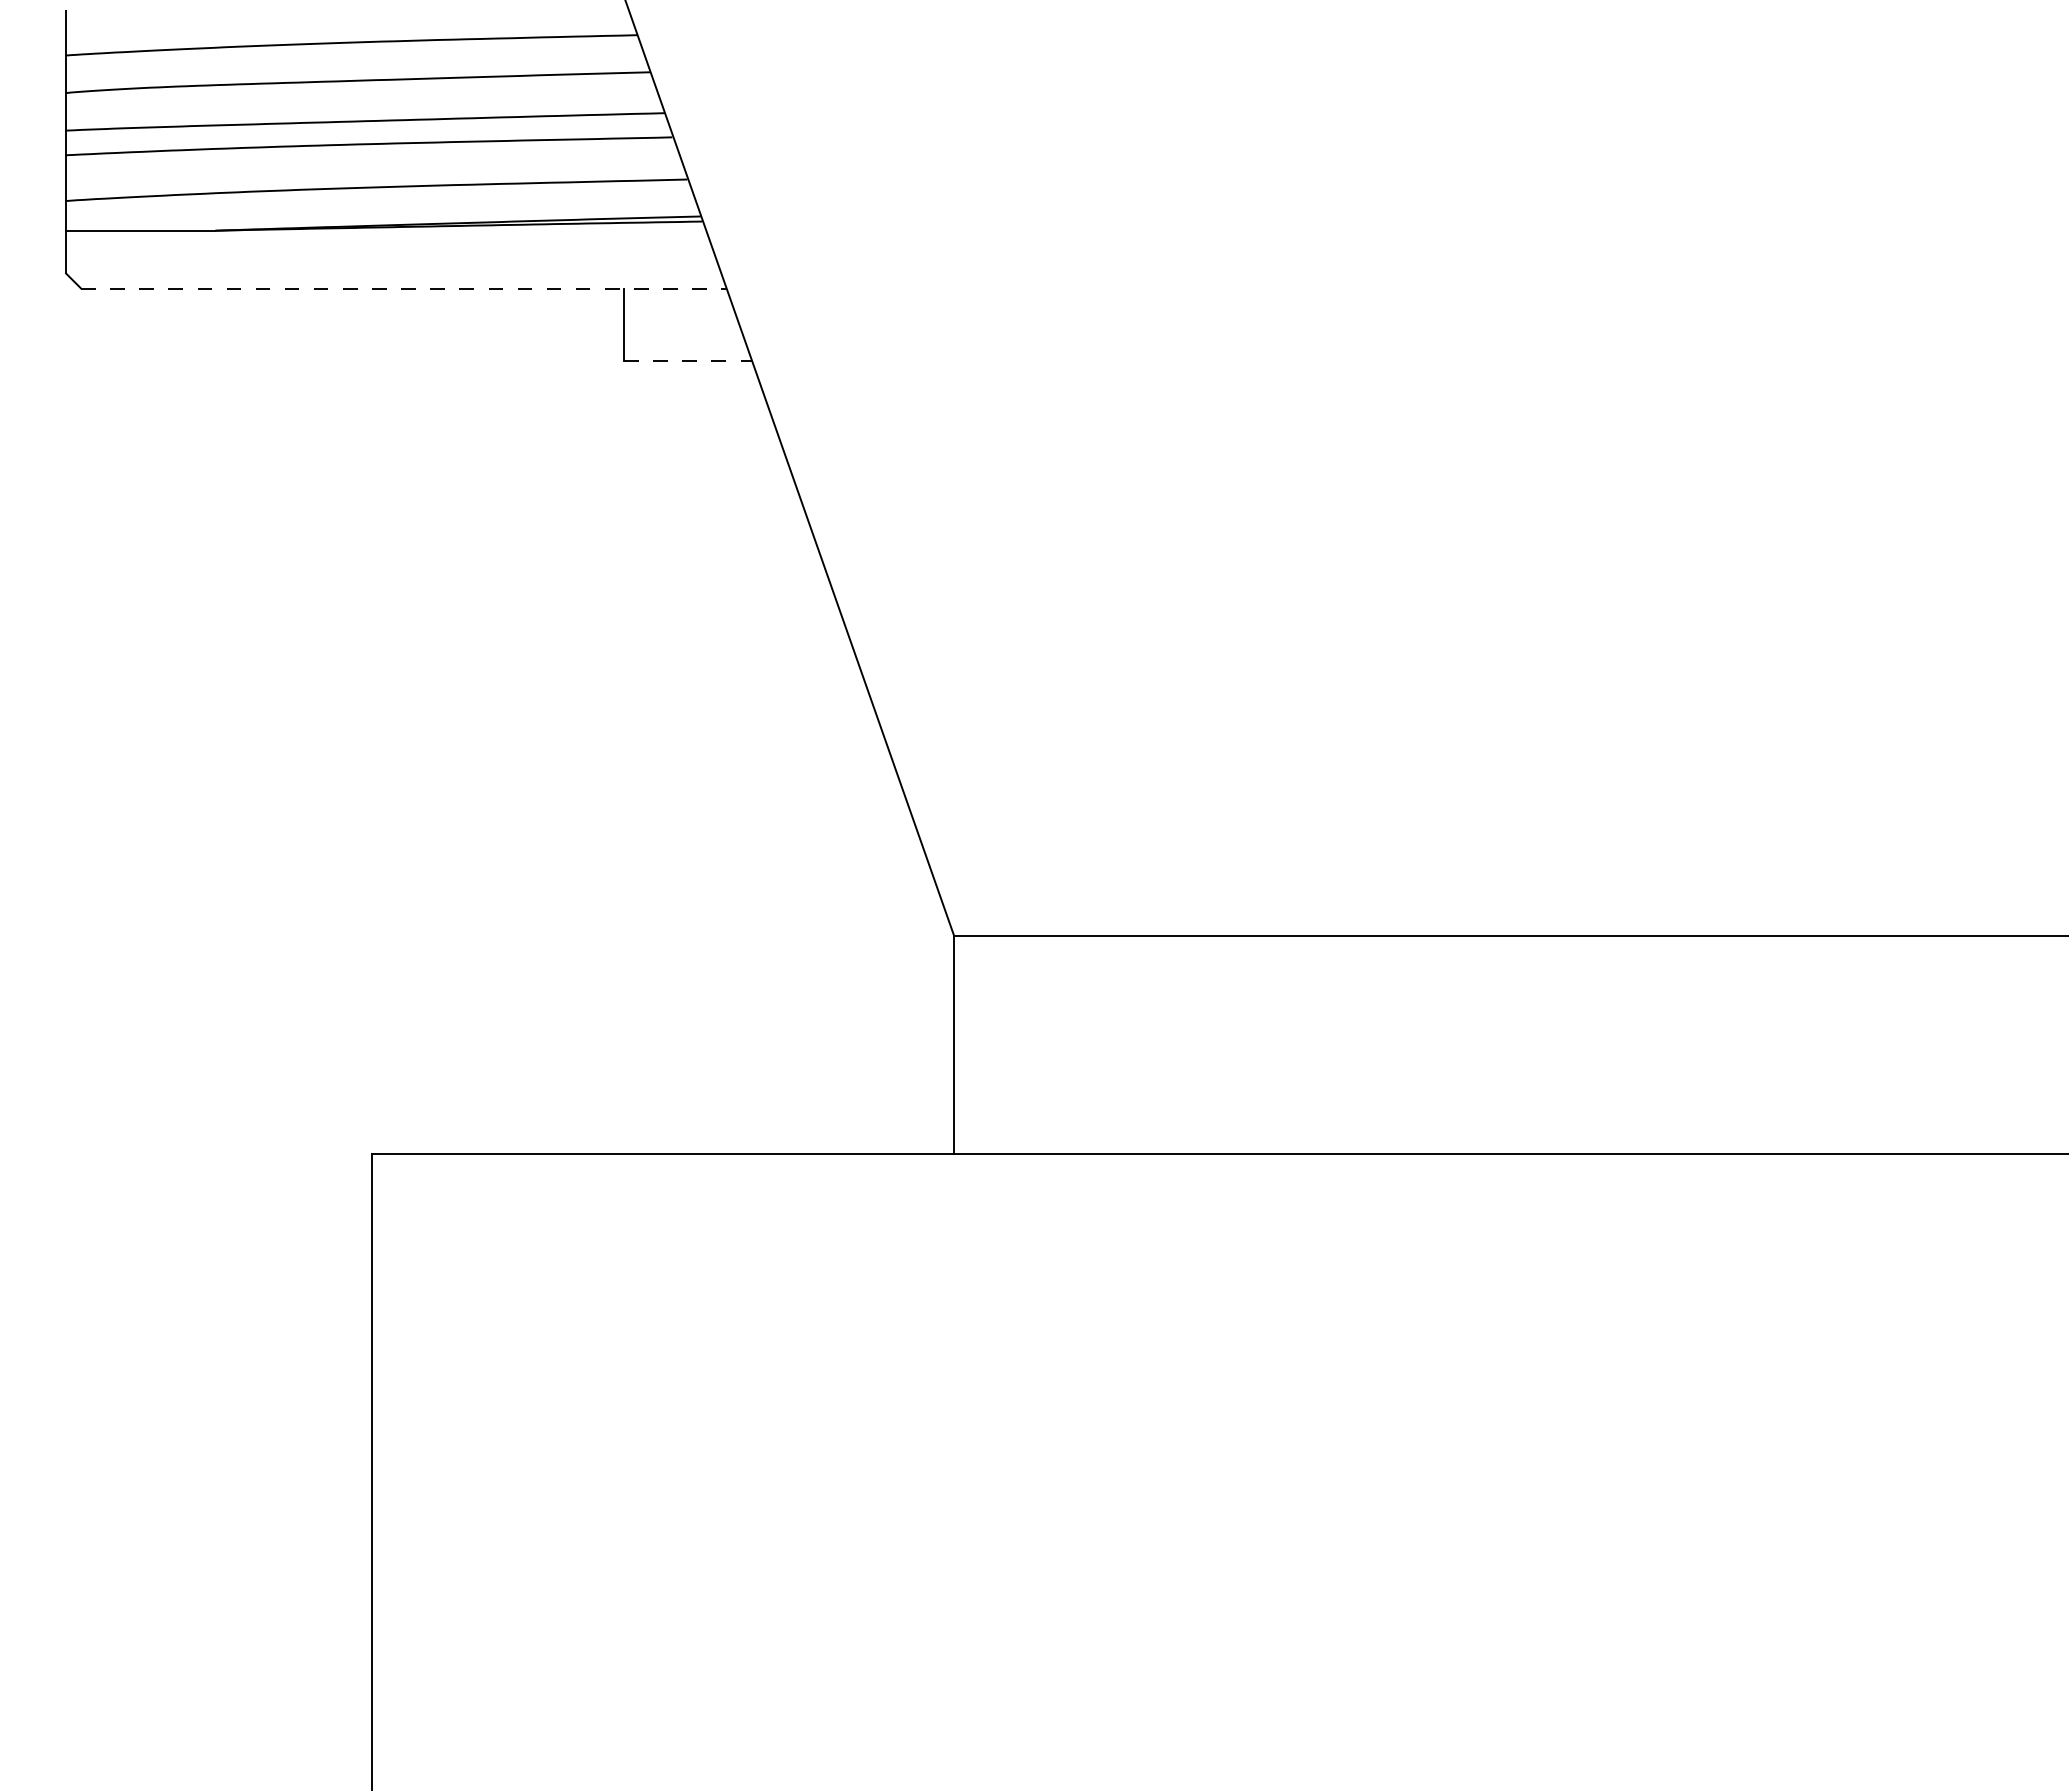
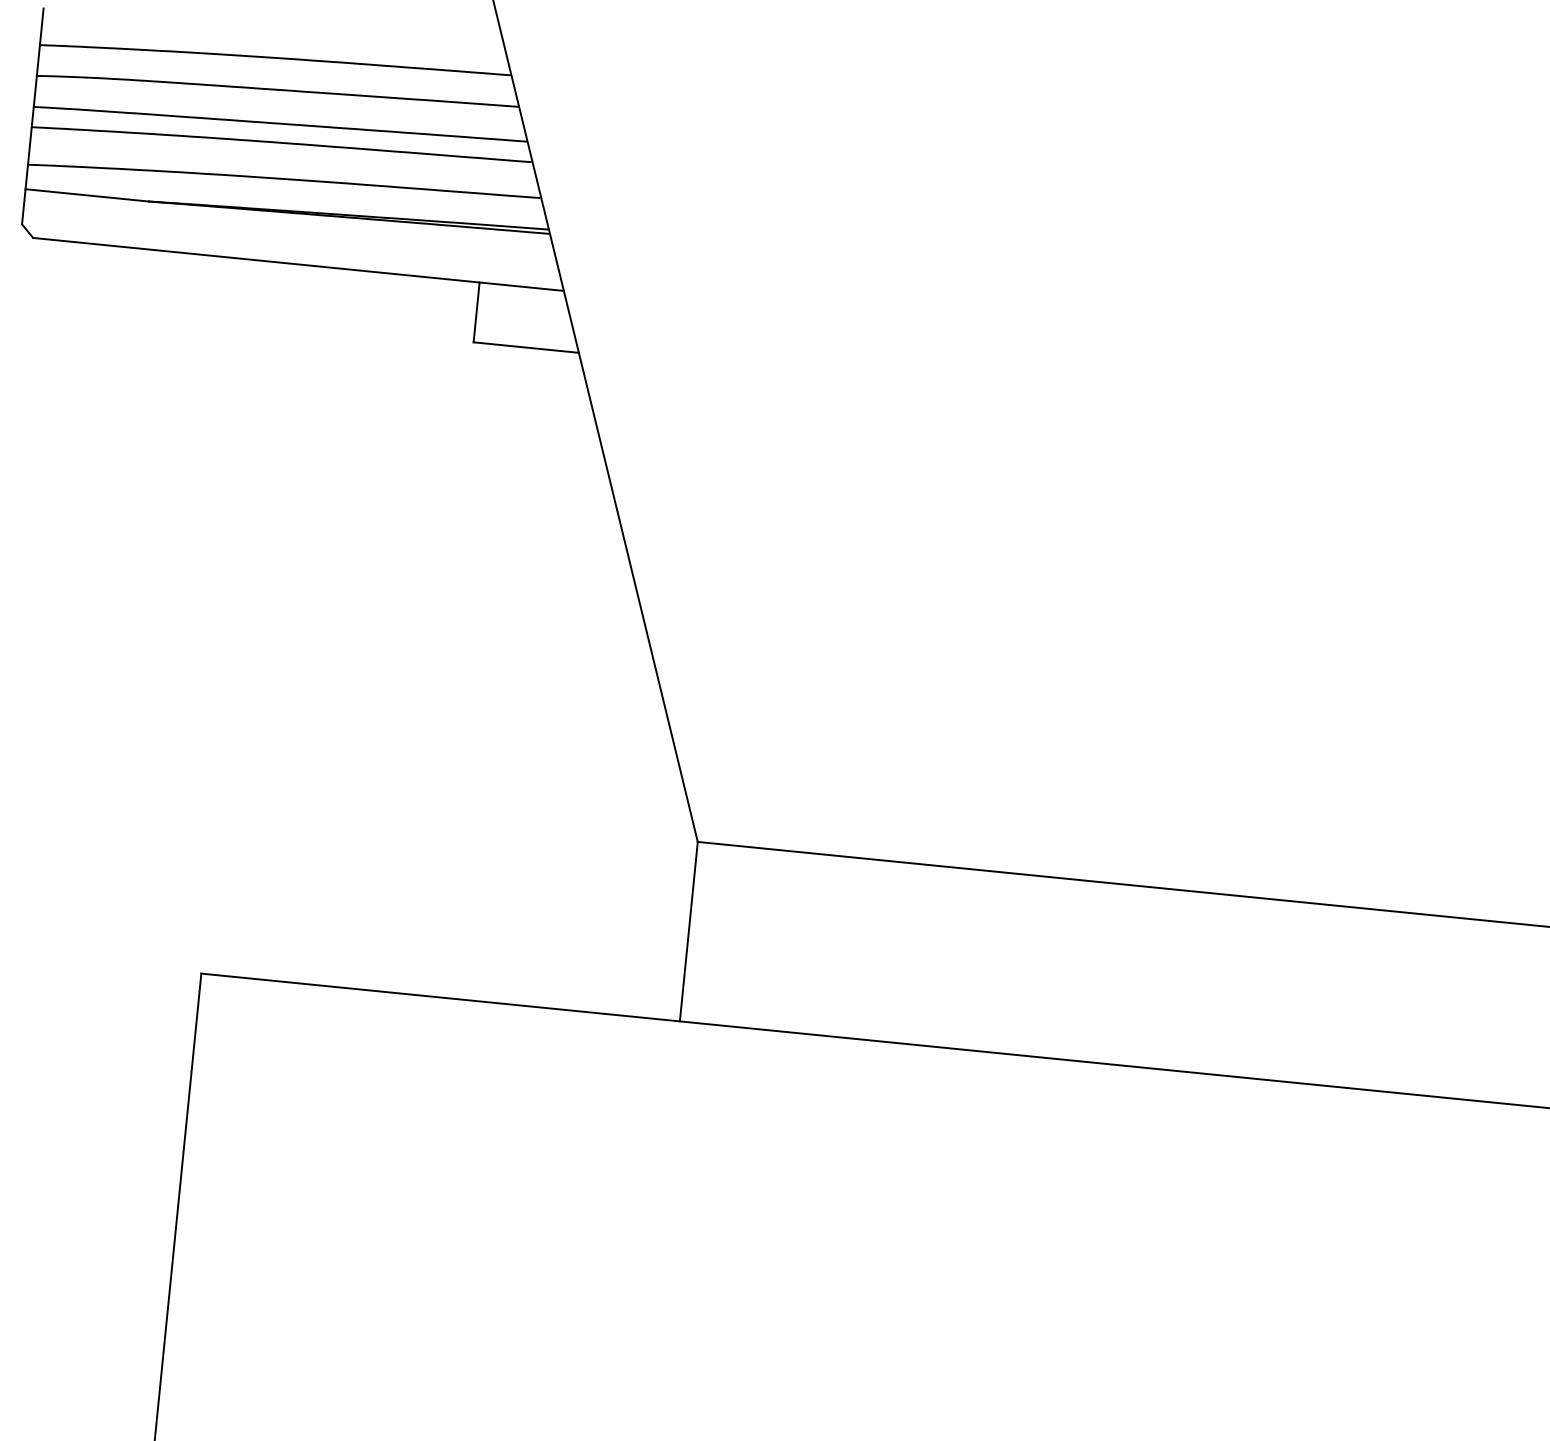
line: (403, 288) -> (298, 264), dashed -> solid
line: (688, 361) -> (526, 347), dashed -> solid

